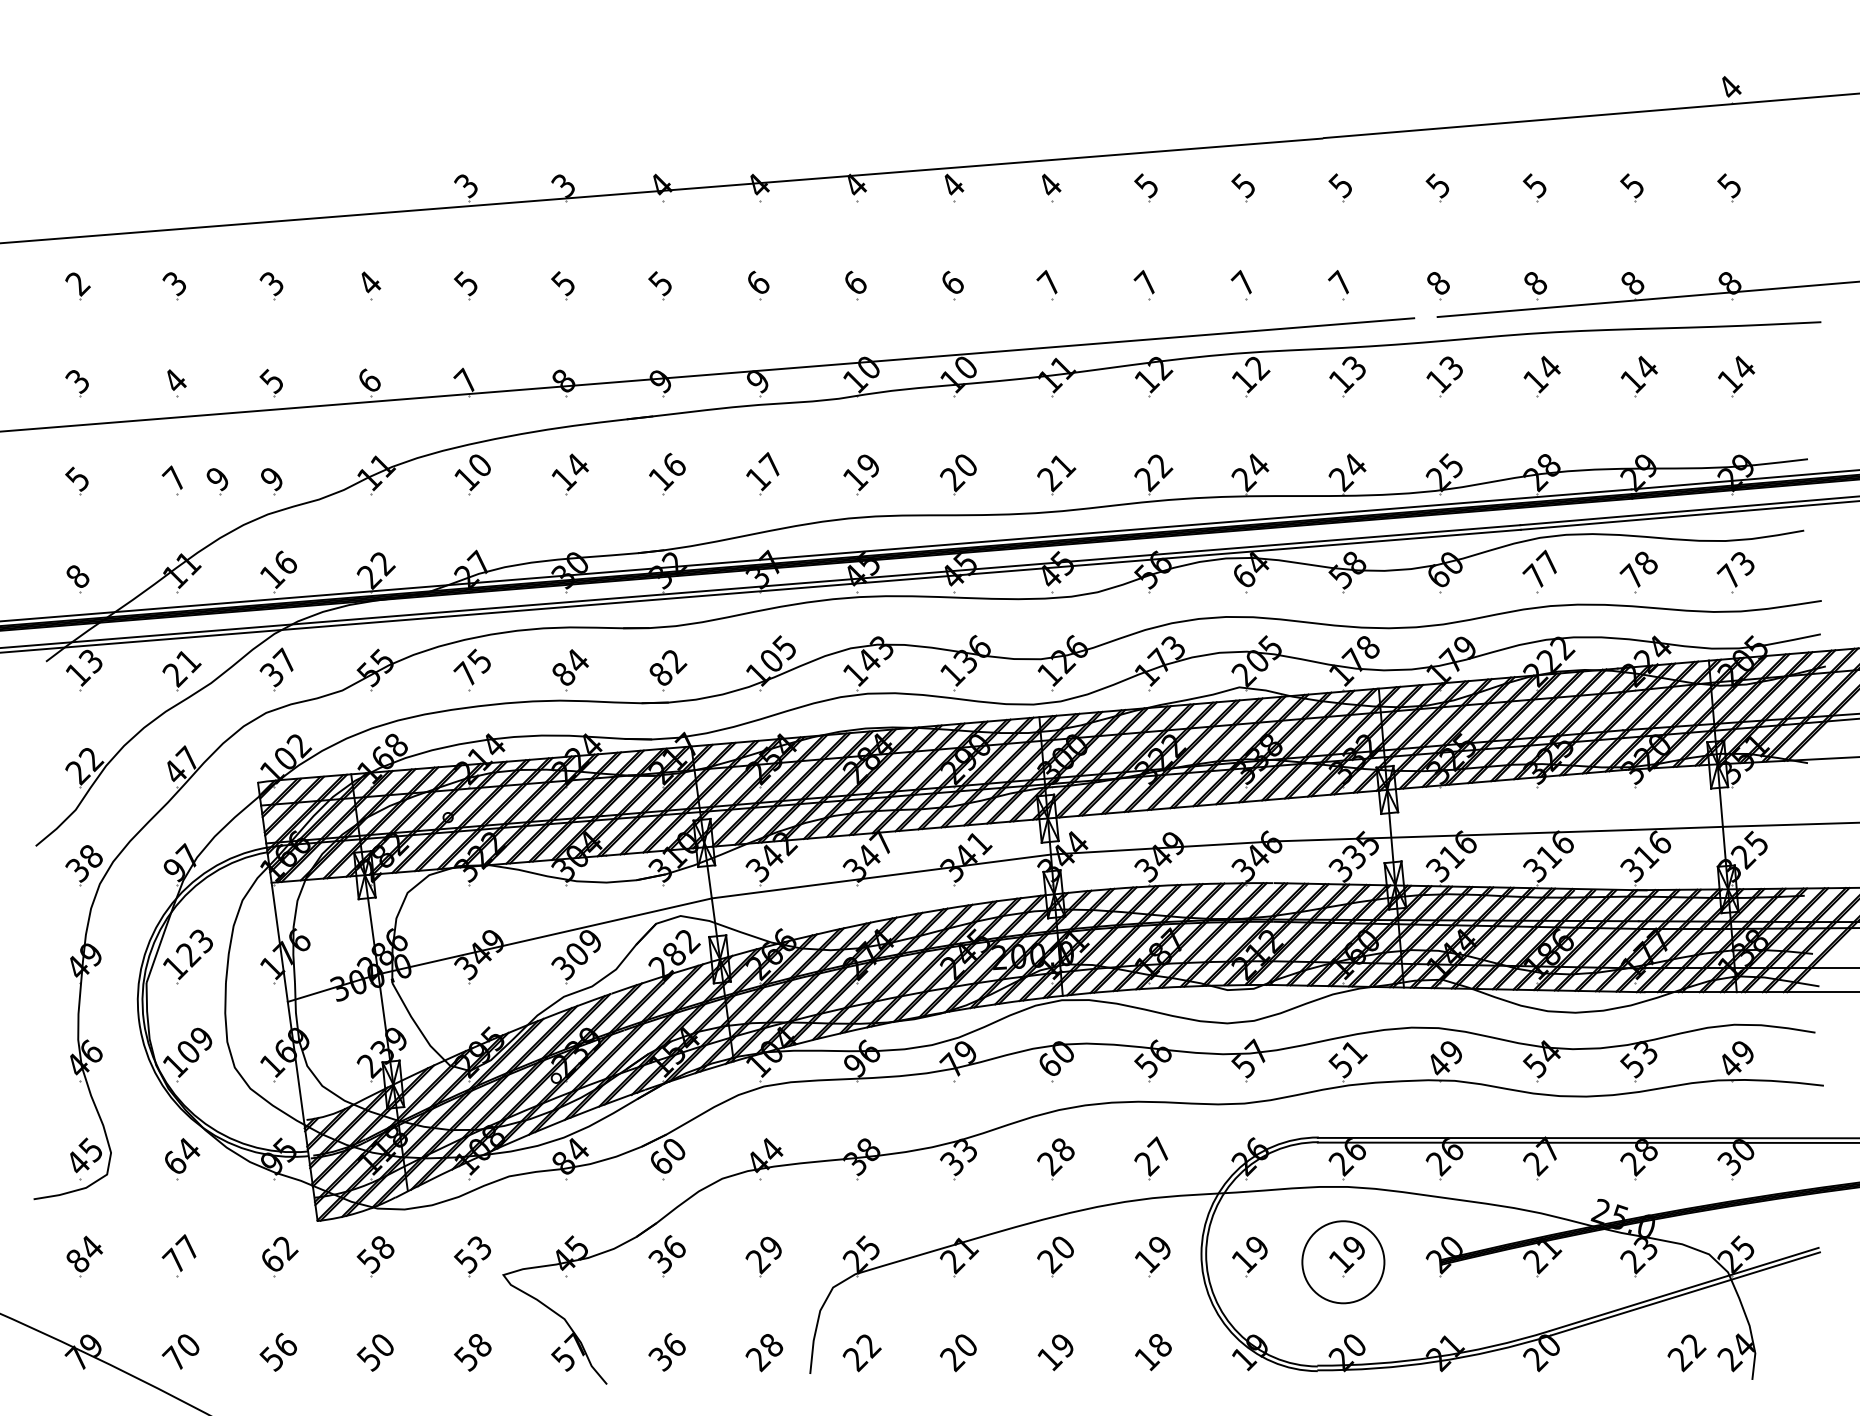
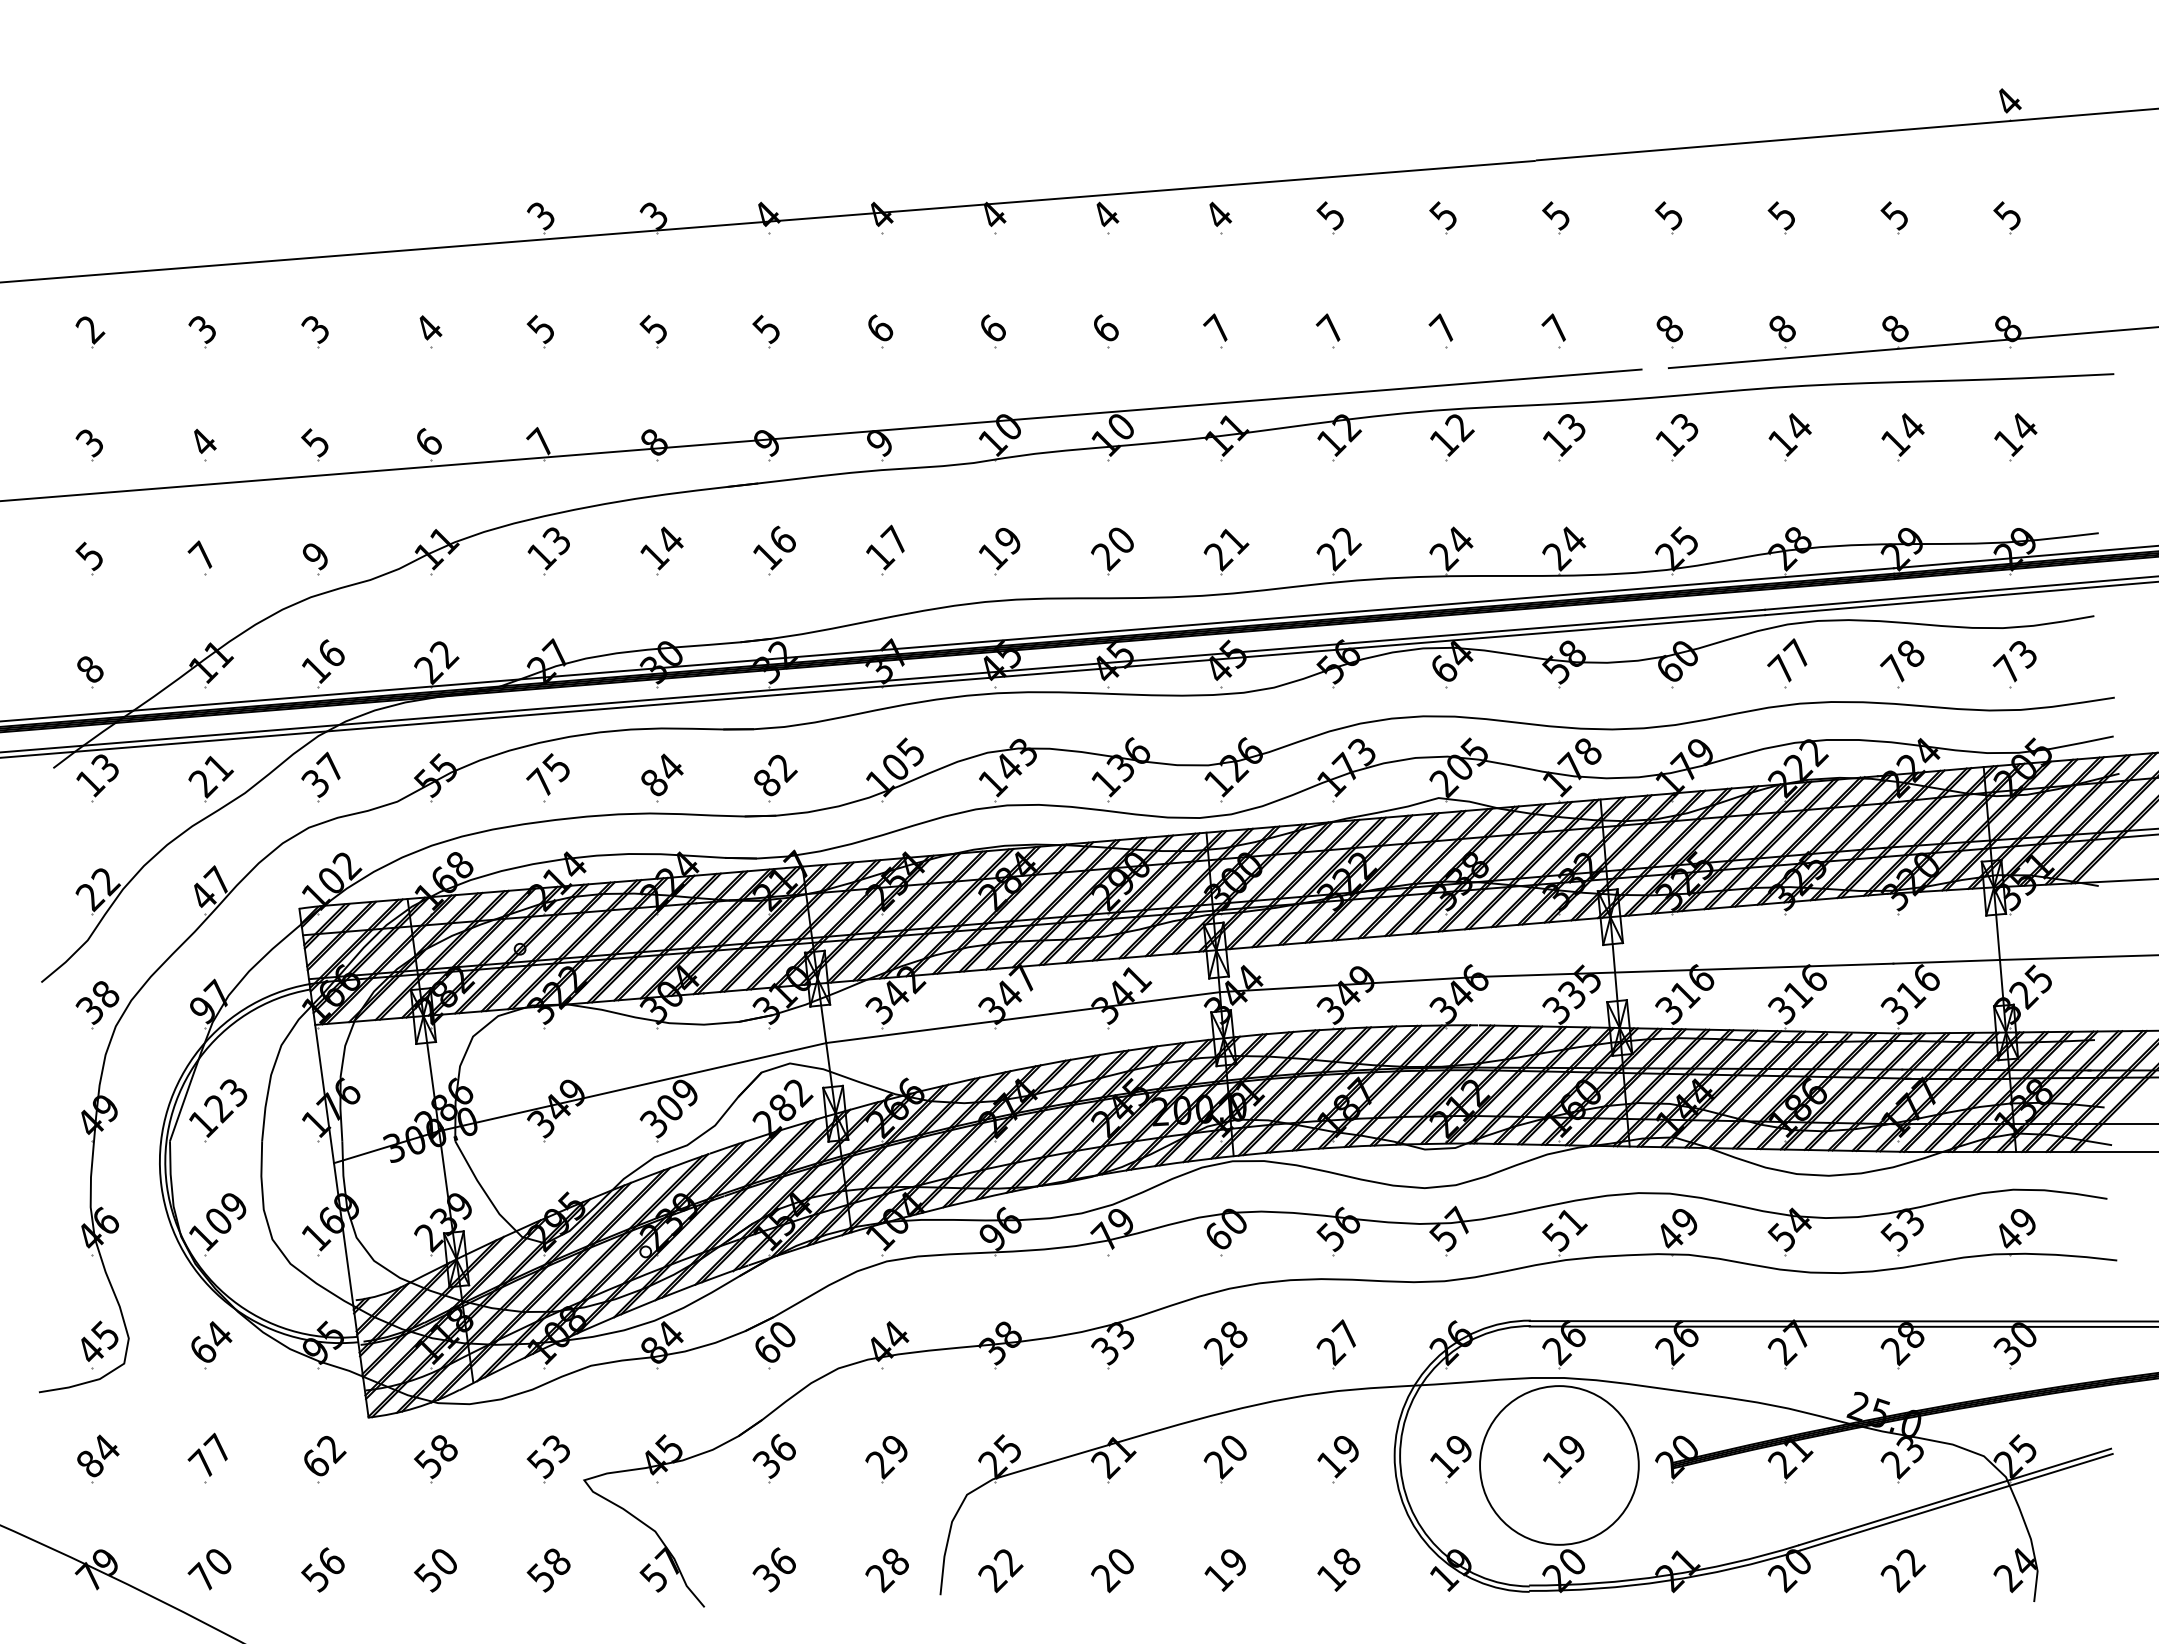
text: (478, 466) -> (555, 541), 10 -> 13
part: (216, 481) -> (251, 559), removed
circle: (1343, 1262) -> (1559, 1465), size x1.67
text: (1687, 1353) -> (1903, 1571), moved

